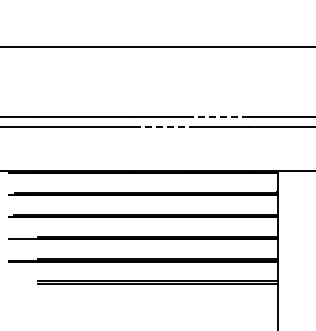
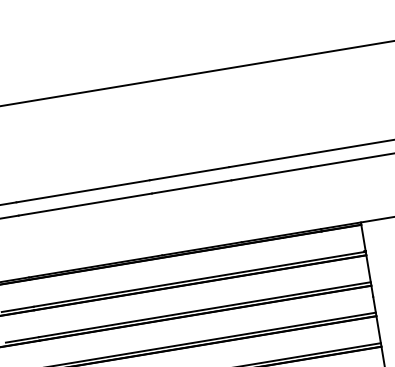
line: (220, 117) -> (268, 161), dashed -> solid
line: (163, 126) -> (192, 186), dashed -> solid

